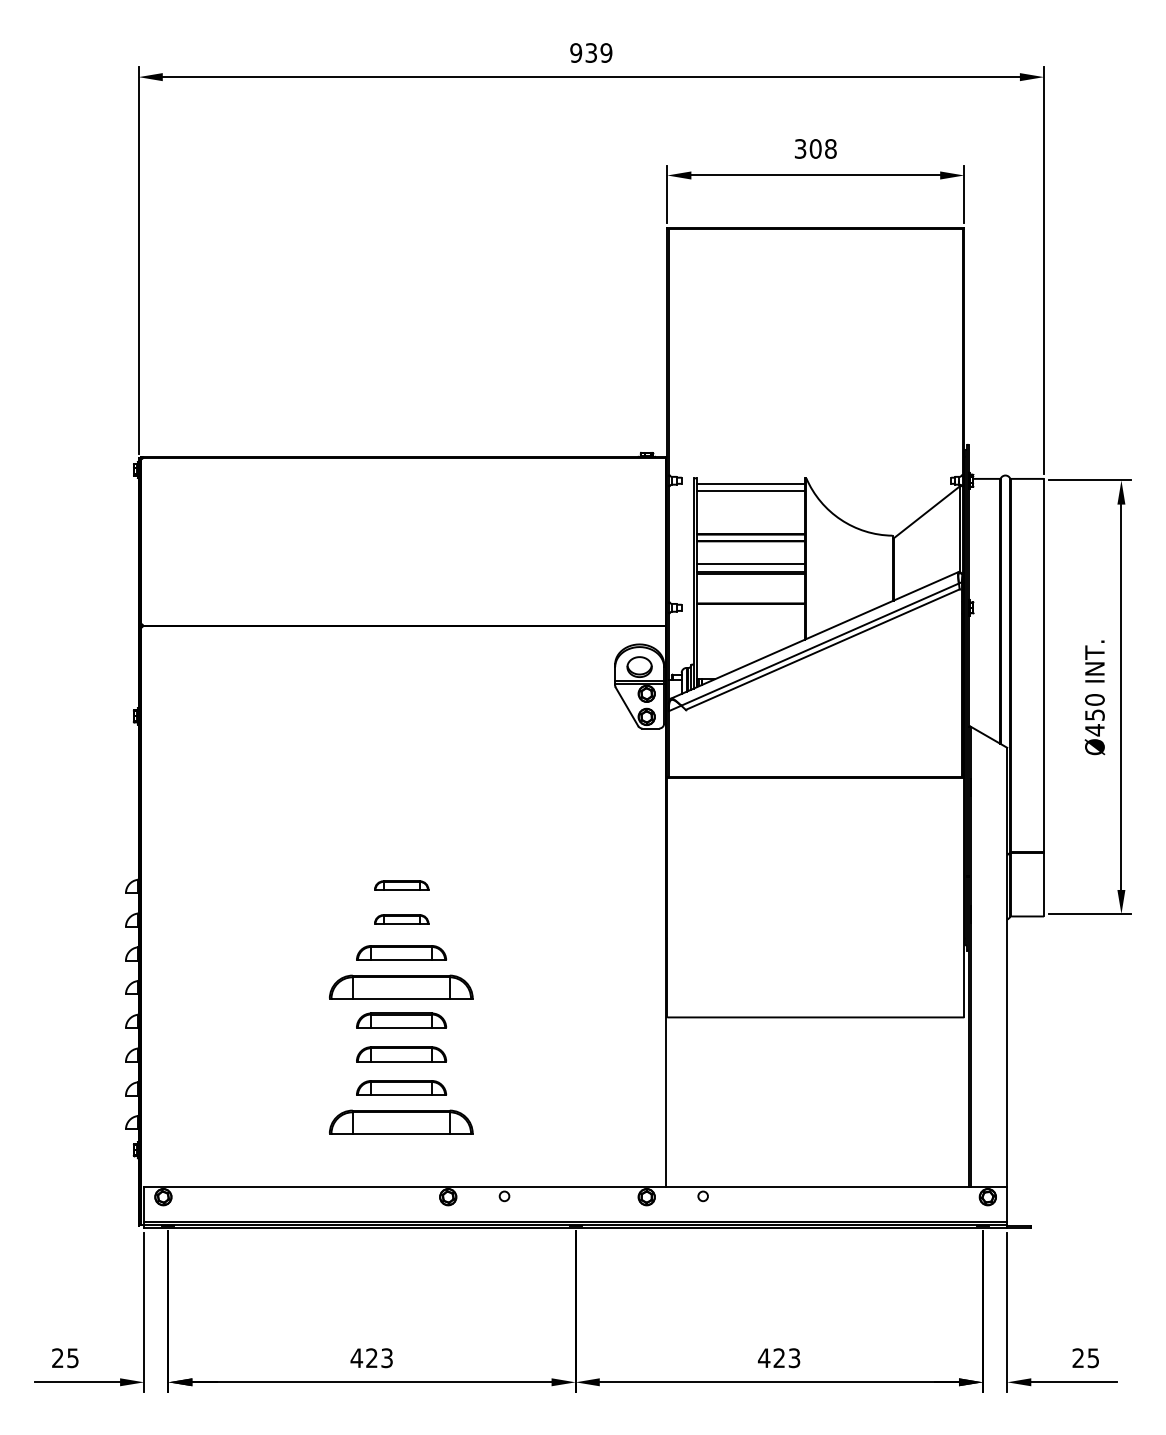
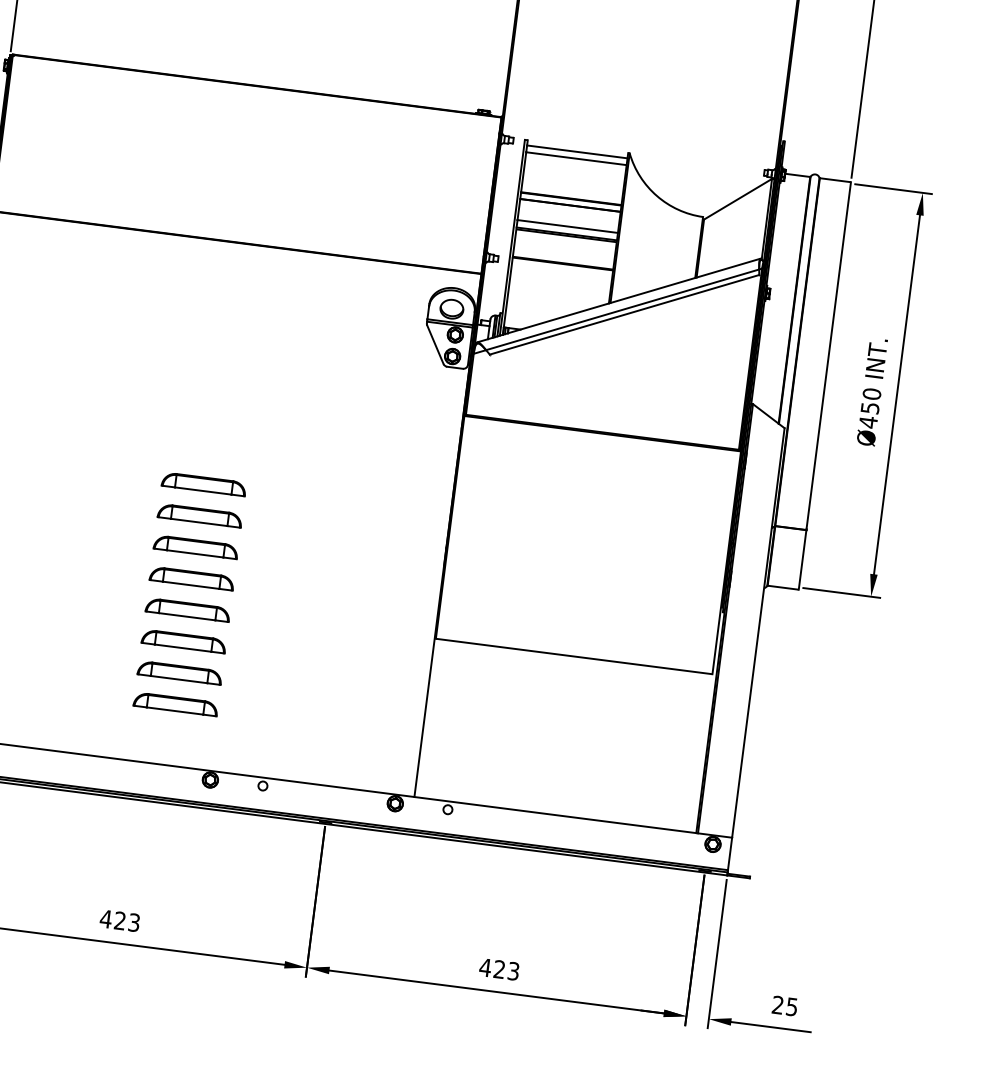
part: (401, 885) -> (204, 484), size x1.67
part: (401, 919) -> (200, 515), size x1.67
part: (401, 986) -> (192, 578), size x0.62
part: (401, 1121) -> (175, 704), size x0.62

